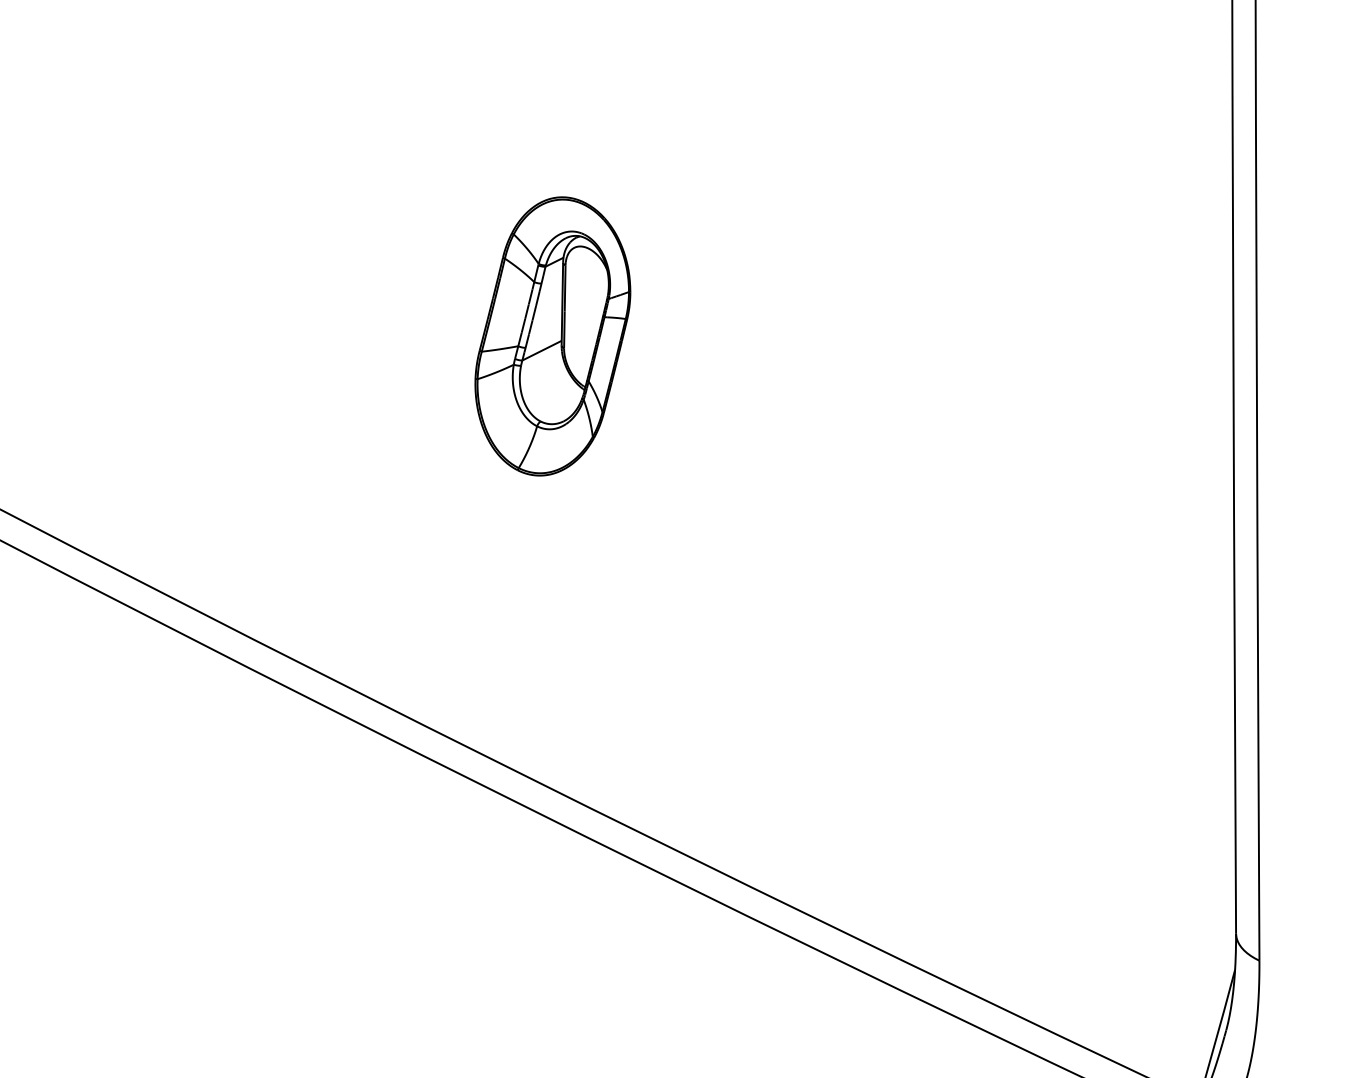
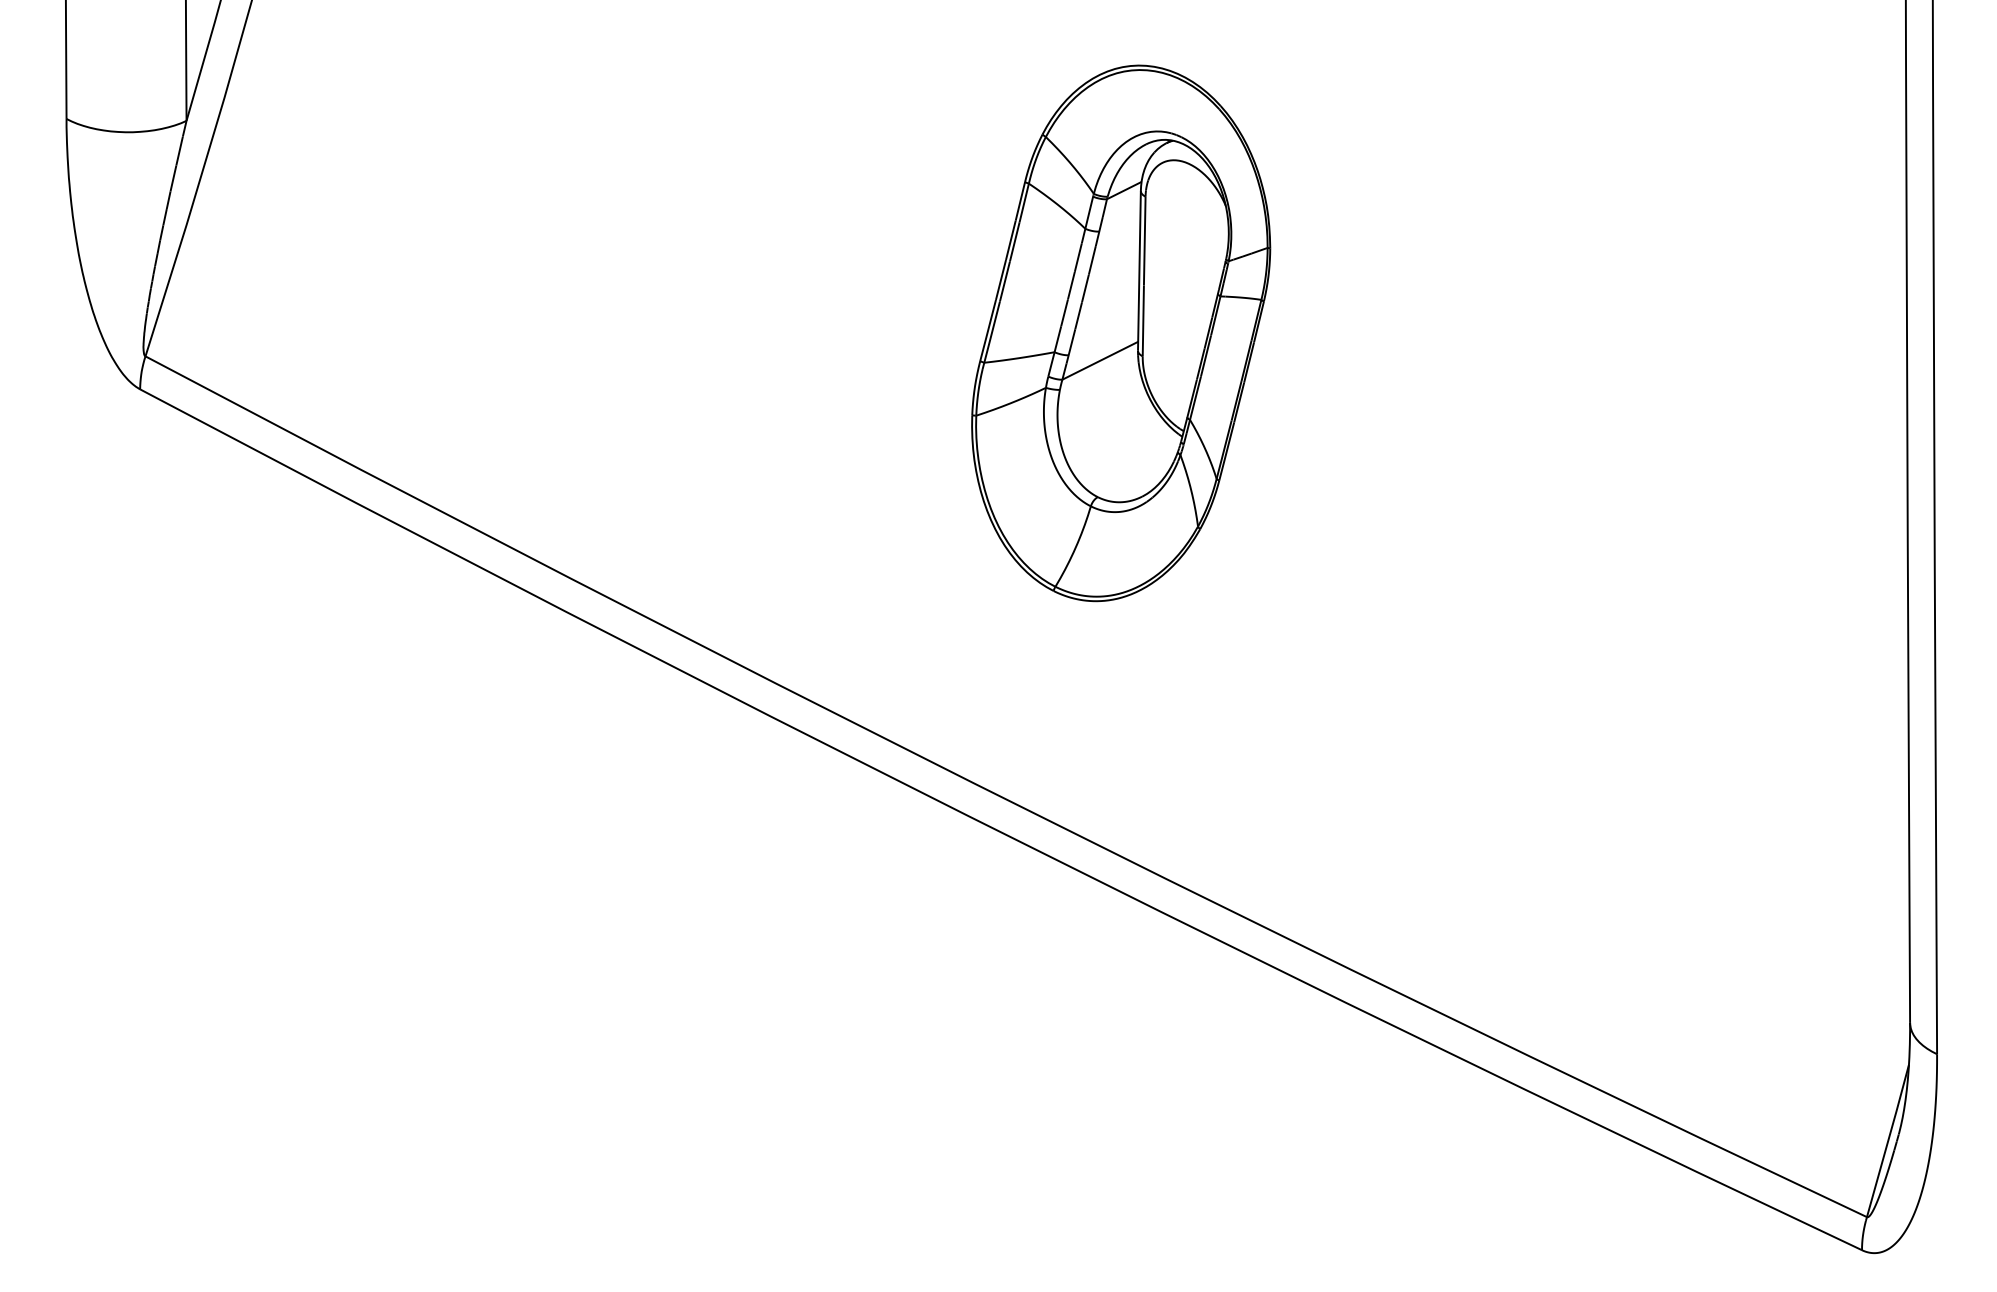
part: (553, 336) -> (1121, 333), size x1.67

